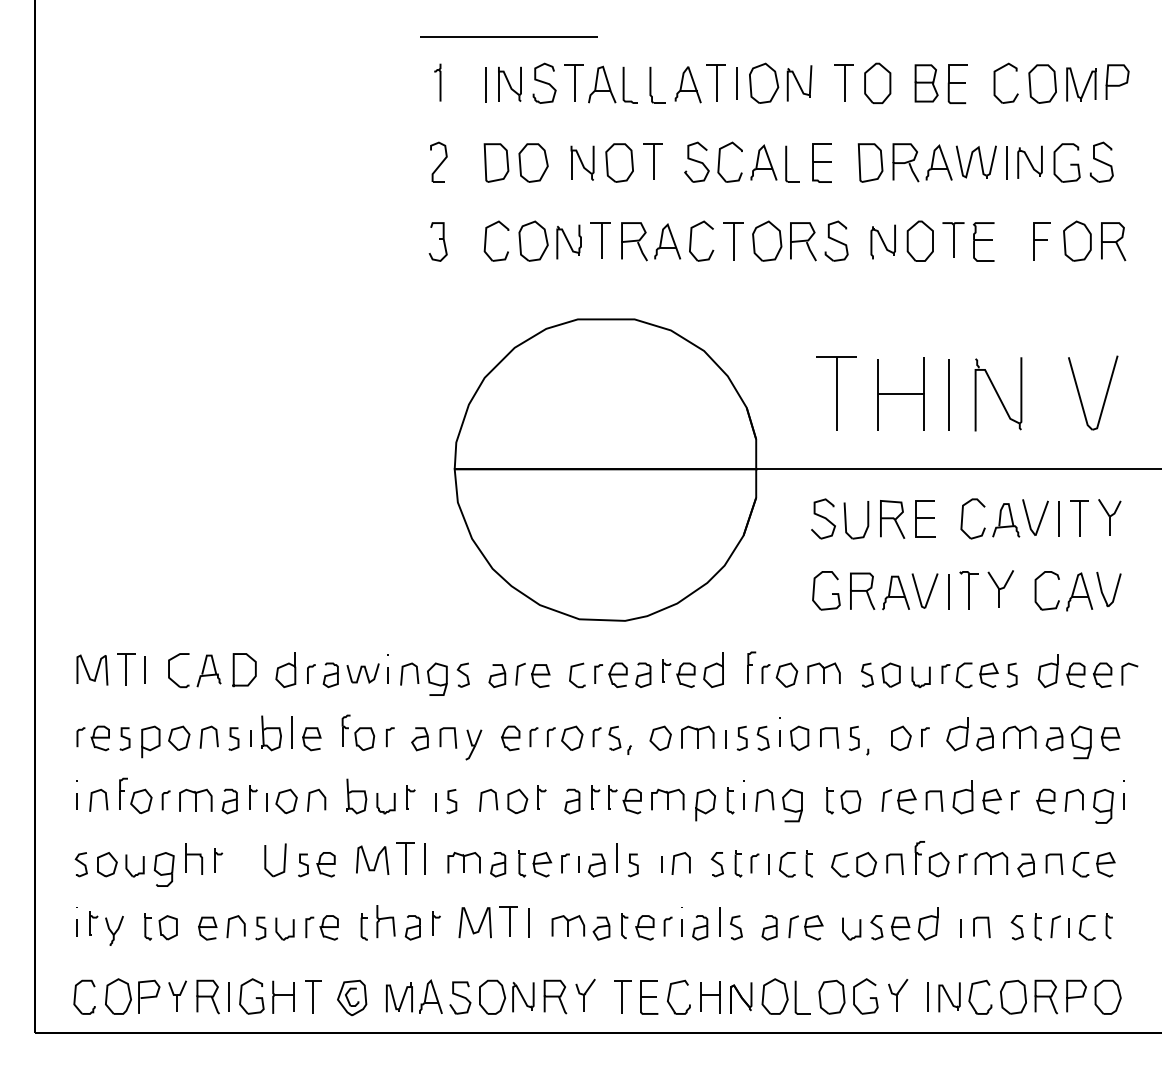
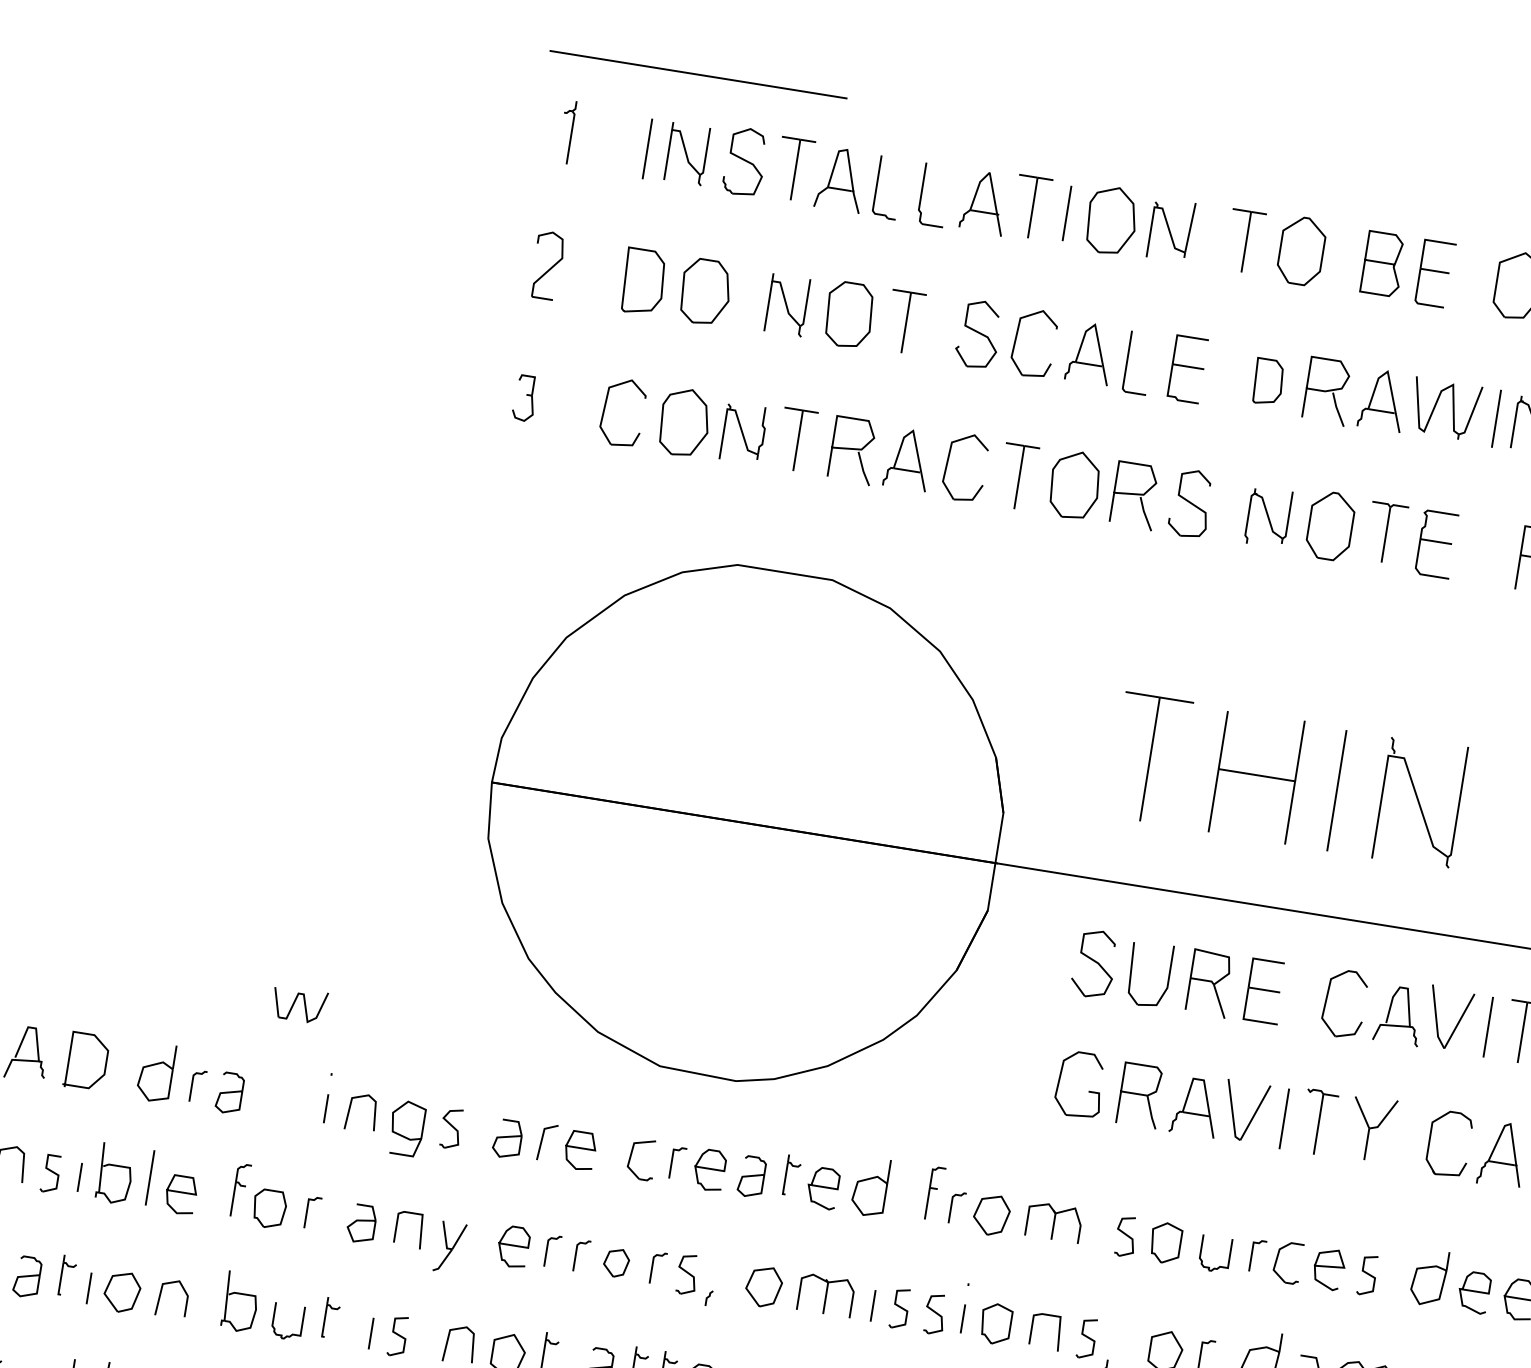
part: (870, 162) -> (1268, 381), size x0.7
part: (437, 241) -> (524, 397), size x0.7
part: (362, 673) -> (298, 1005), moved
part: (572, 737) -> (616, 1261), size x0.7

